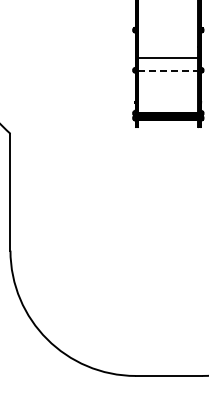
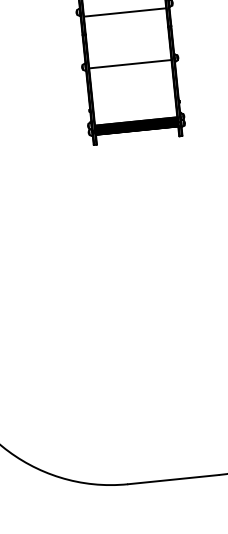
line: (168, 57) -> (125, 12), moved
line: (168, 71) -> (130, 64), dashed -> solid

